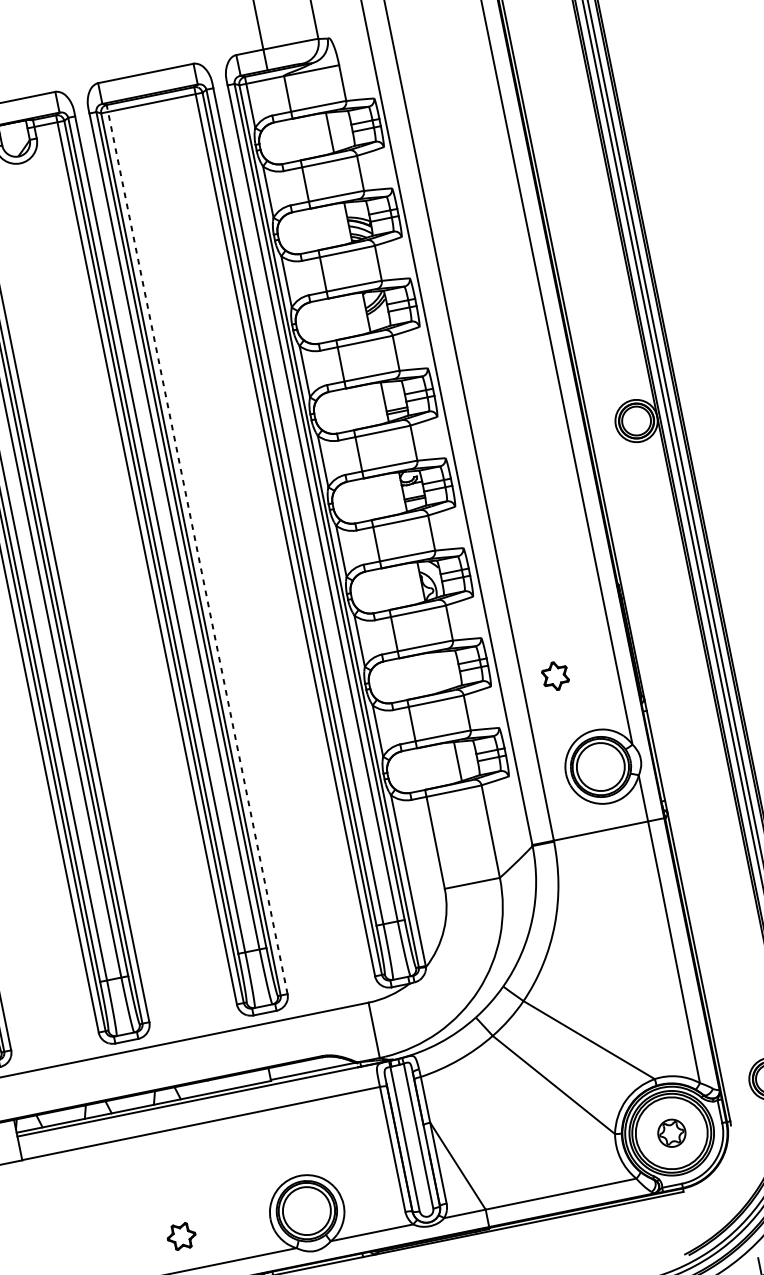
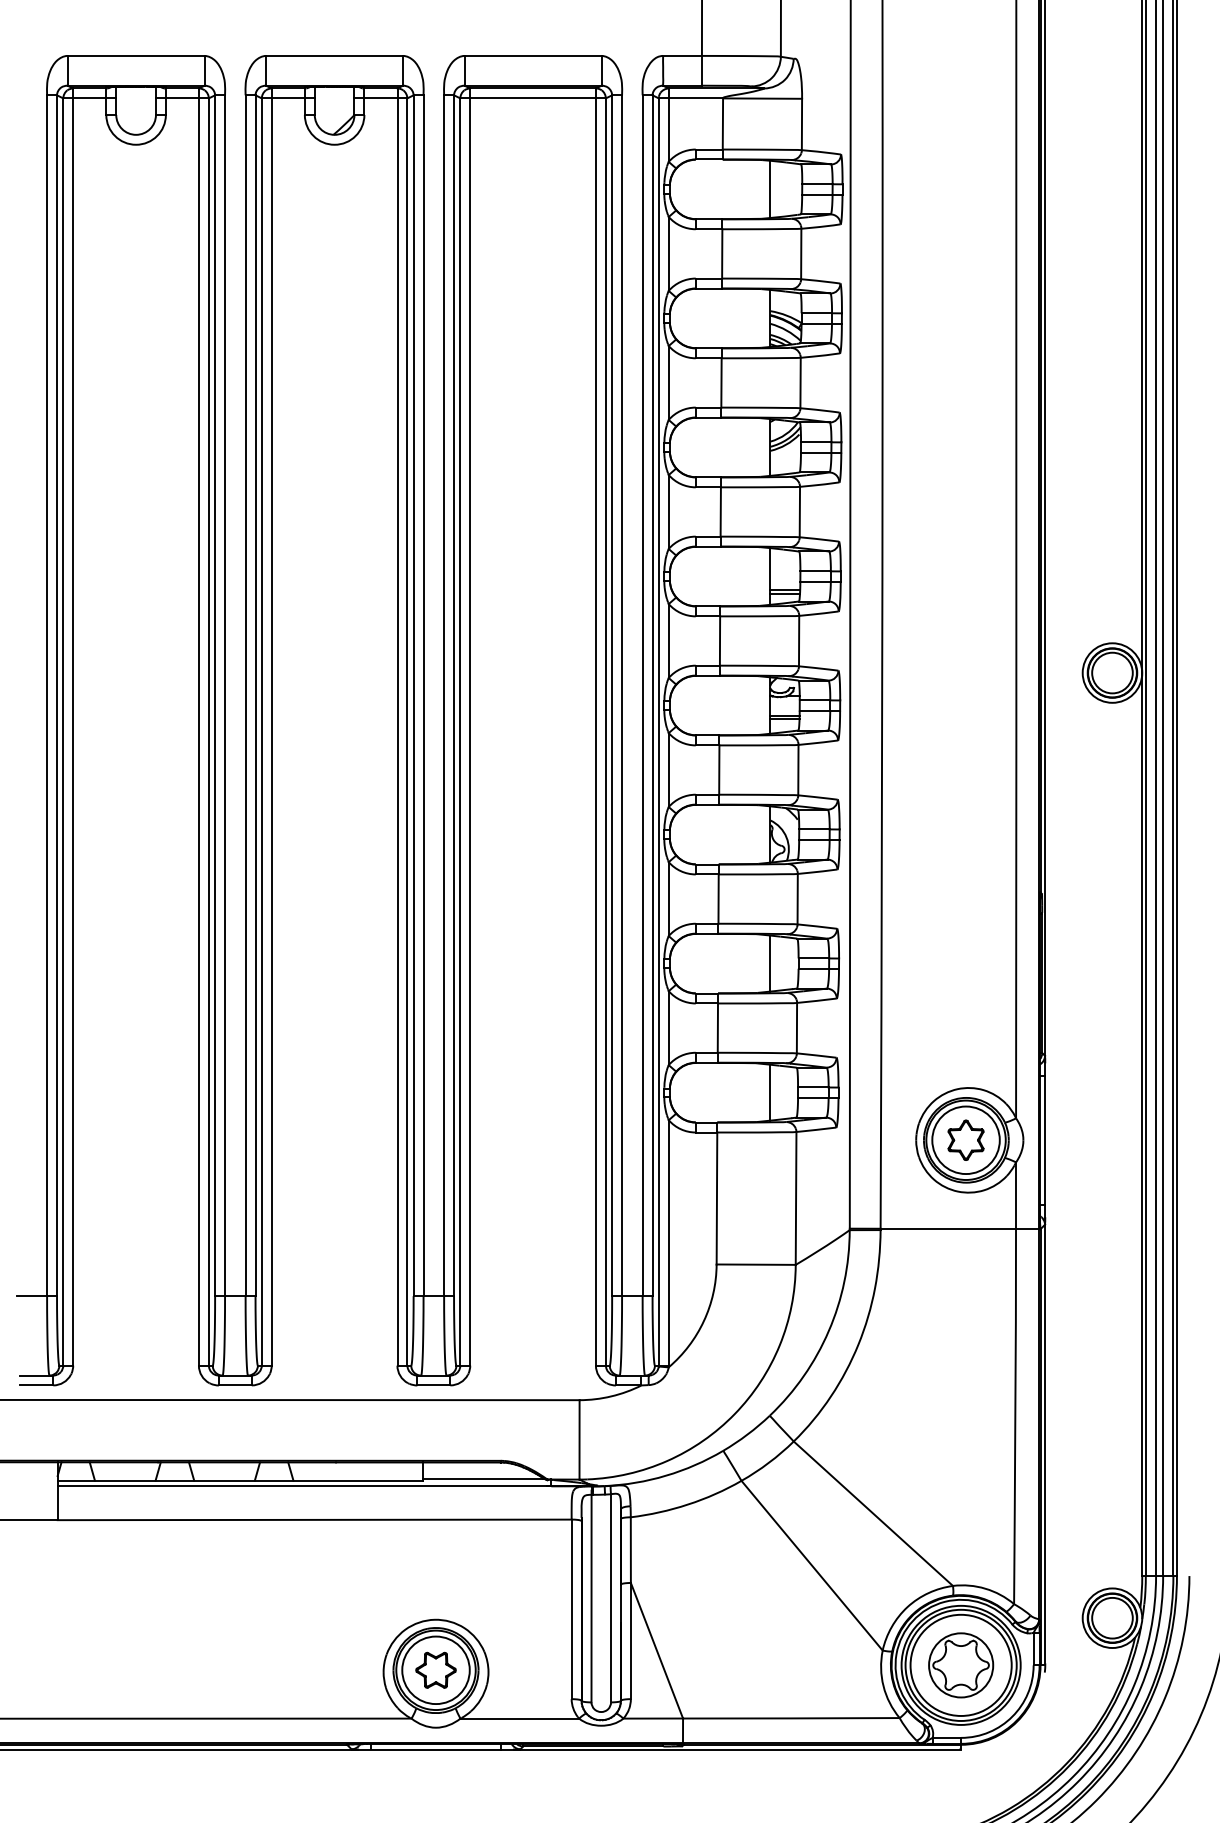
line: (197, 549) -> (470, 727), dashed -> solid
line: (439, 671) -> (770, 963), added
part: (555, 675) -> (965, 1139), moved
part: (672, 1133) -> (961, 1665), size x1.67
part: (181, 1236) -> (435, 1669), moved

